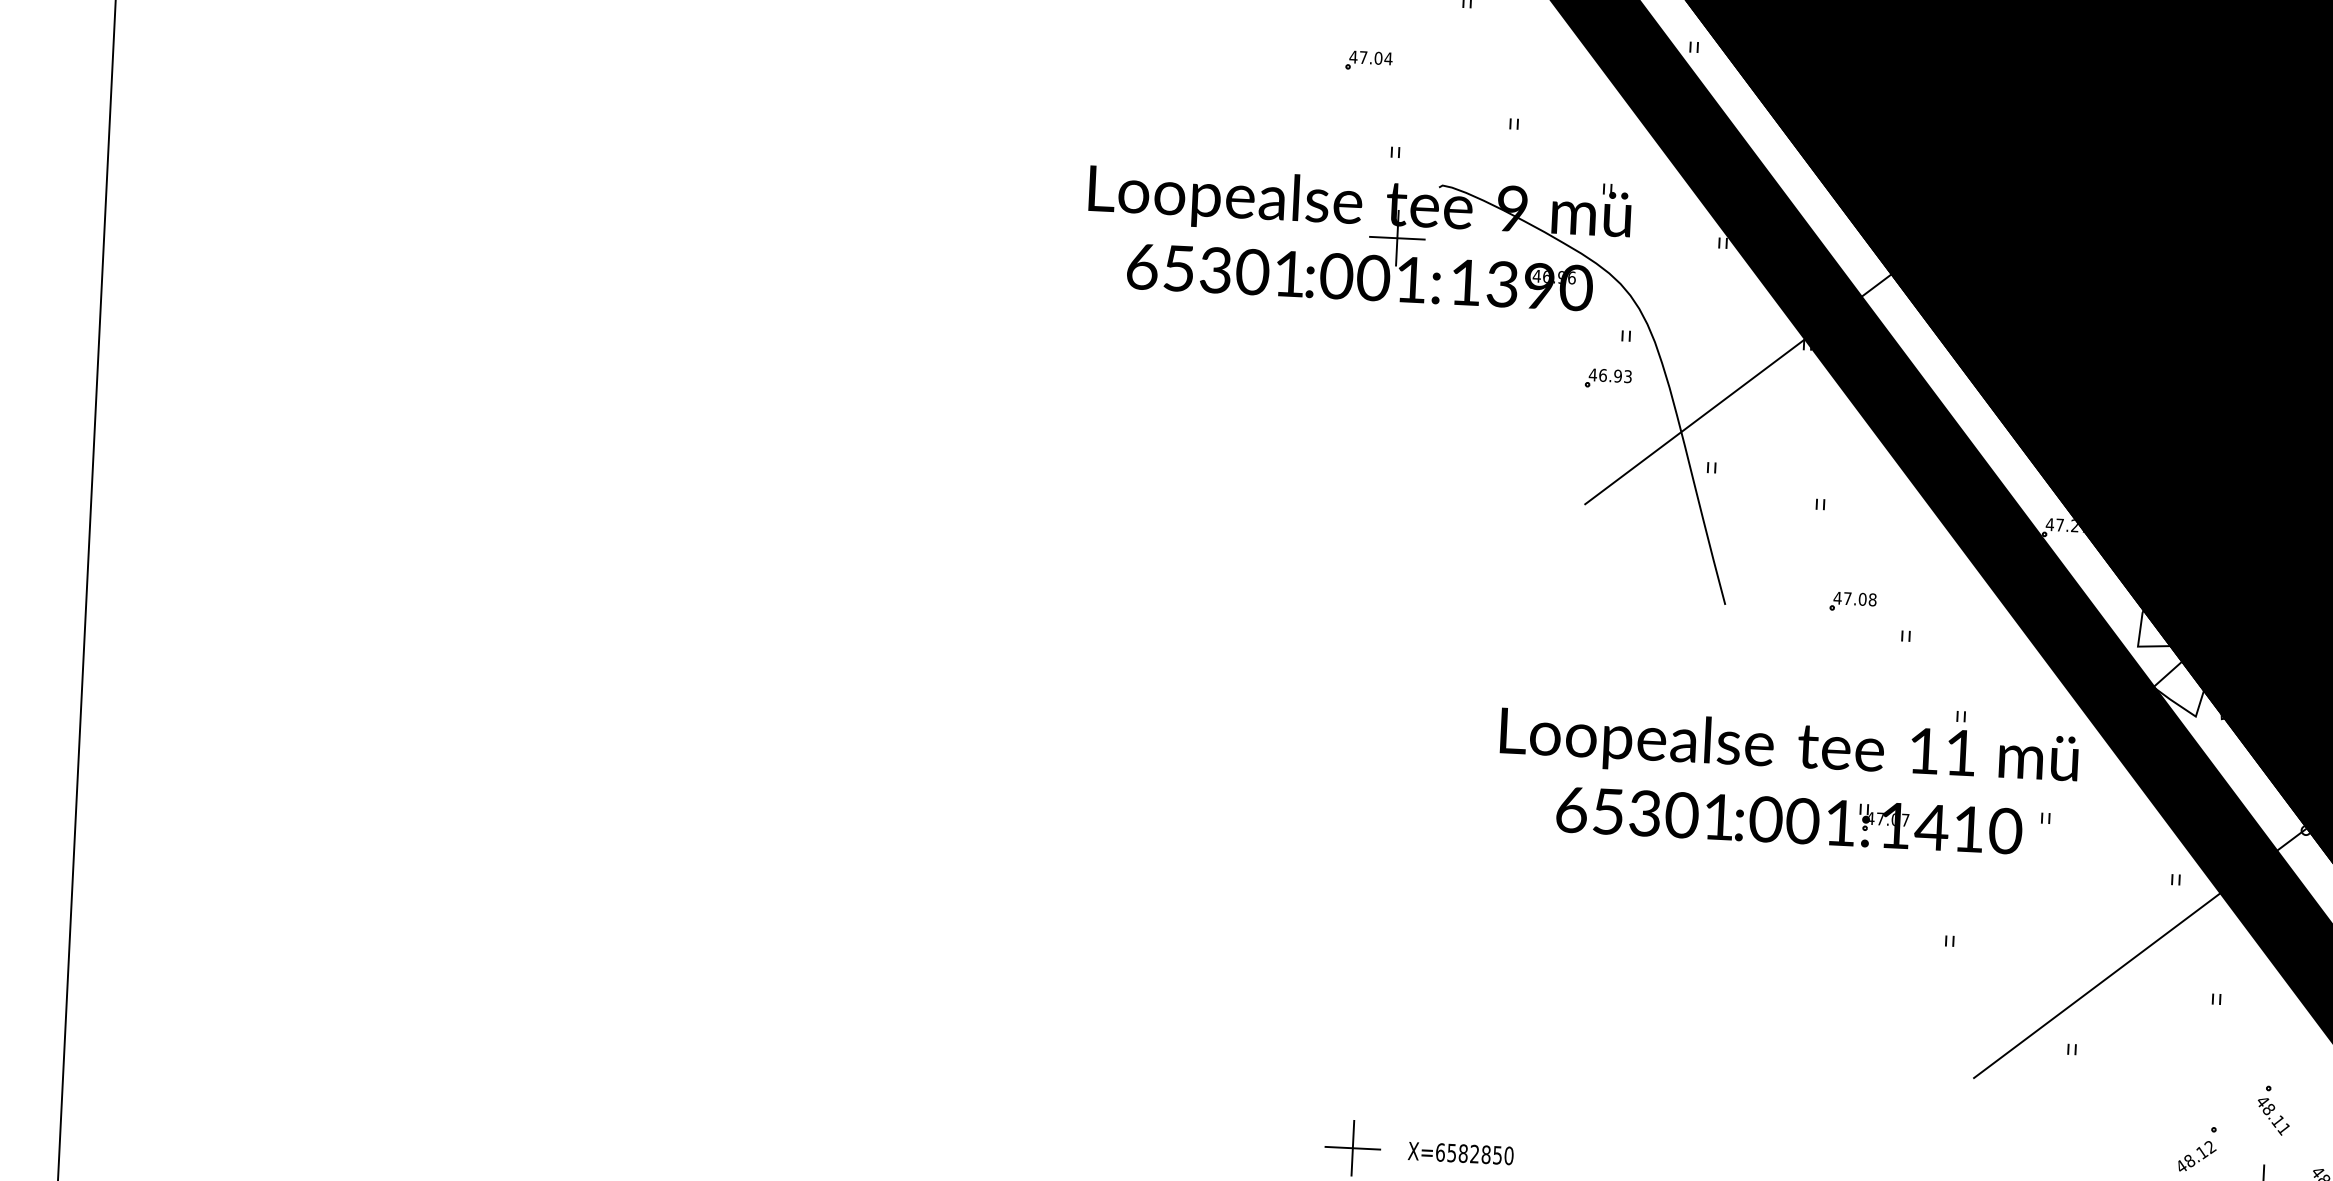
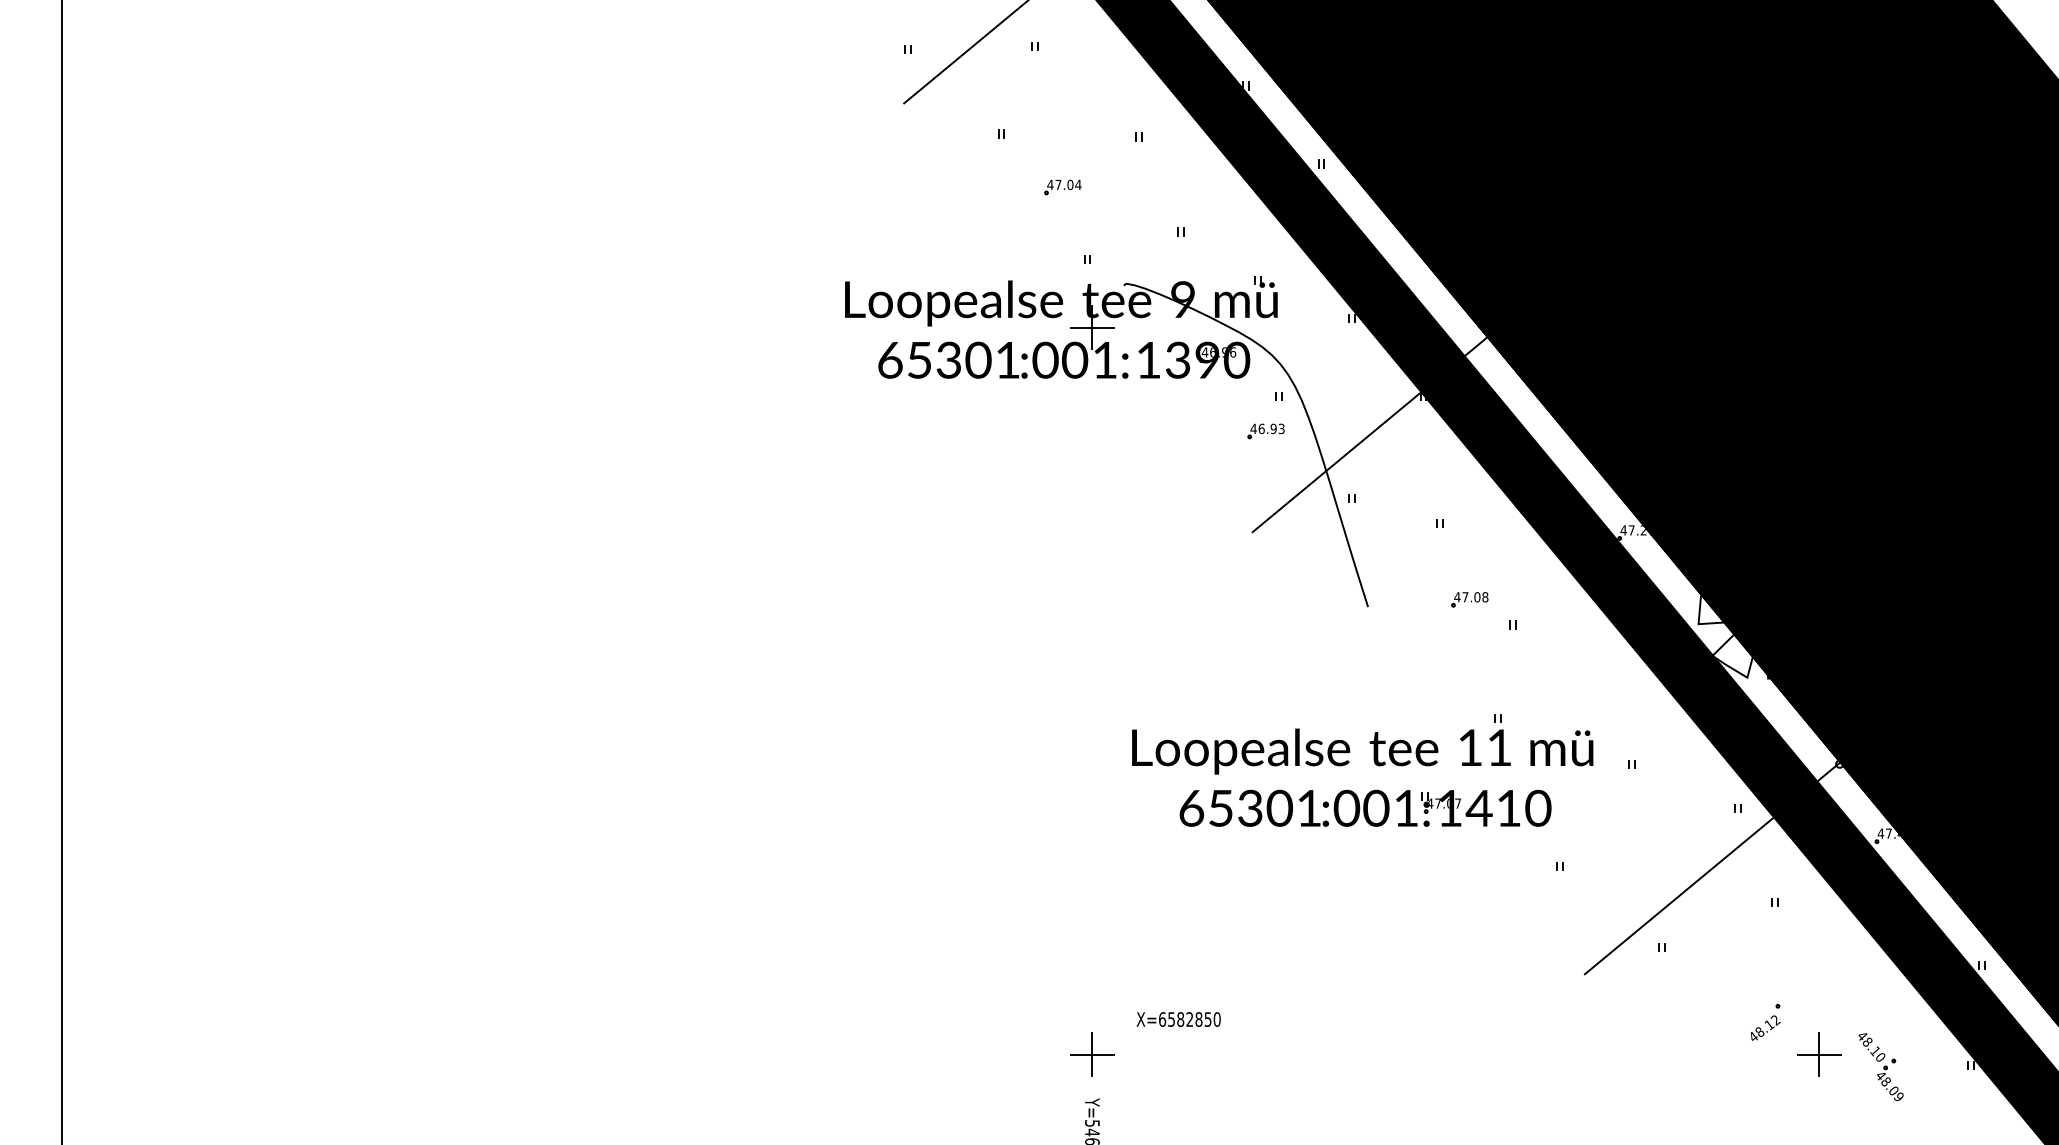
part: (1803, 764) -> (1374, 763), moved
part: (2274, 1110) -> (1825, 988), removed
text: (1460, 1153) -> (1178, 1019), moved

